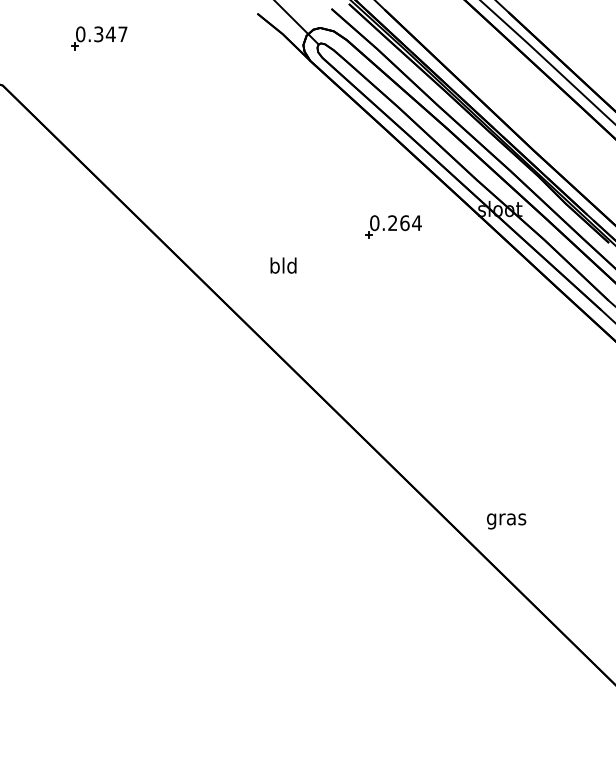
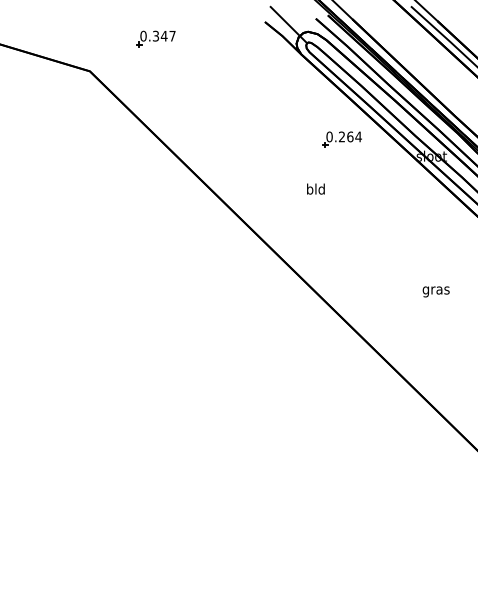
part: (392, 226) -> (341, 139), moved
text: (282, 264) -> (315, 188), moved
text: (505, 520) -> (435, 291), moved

